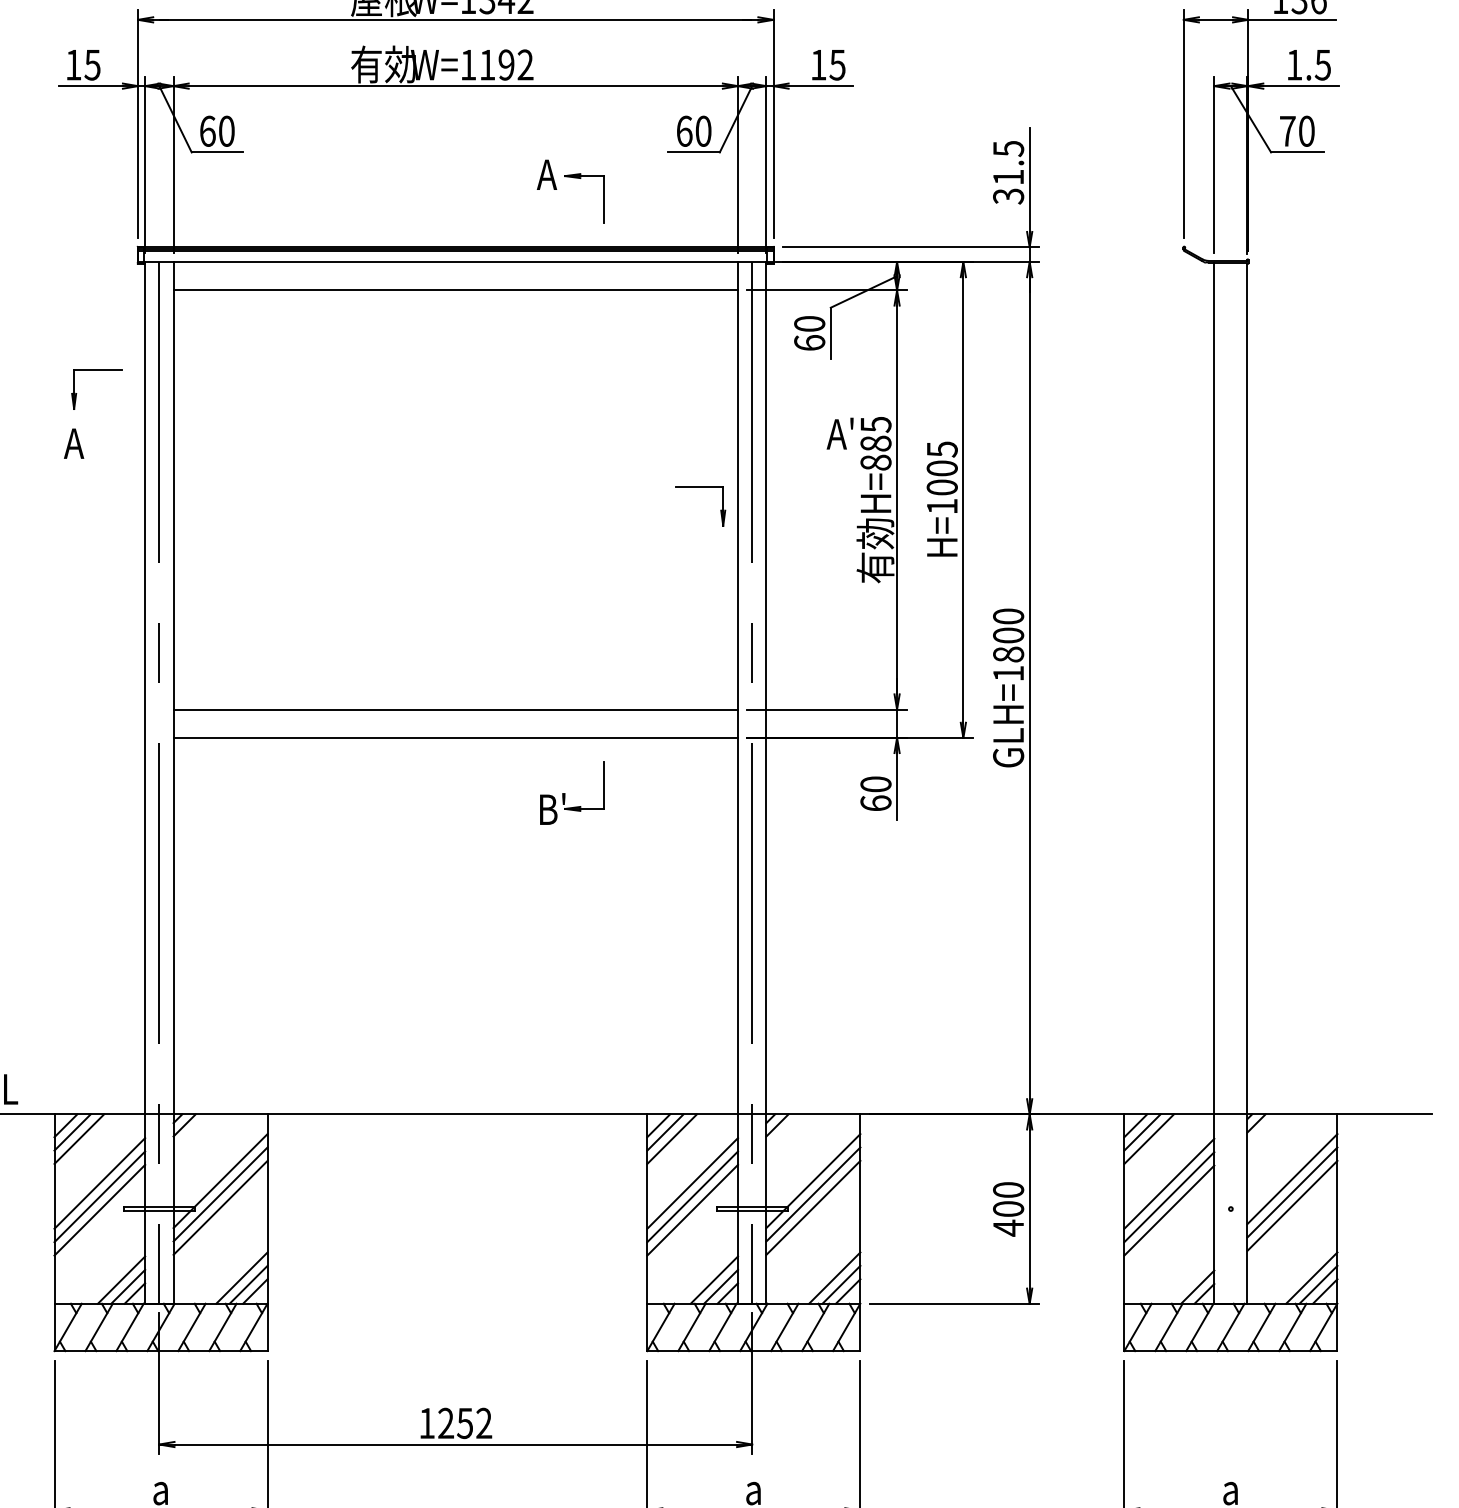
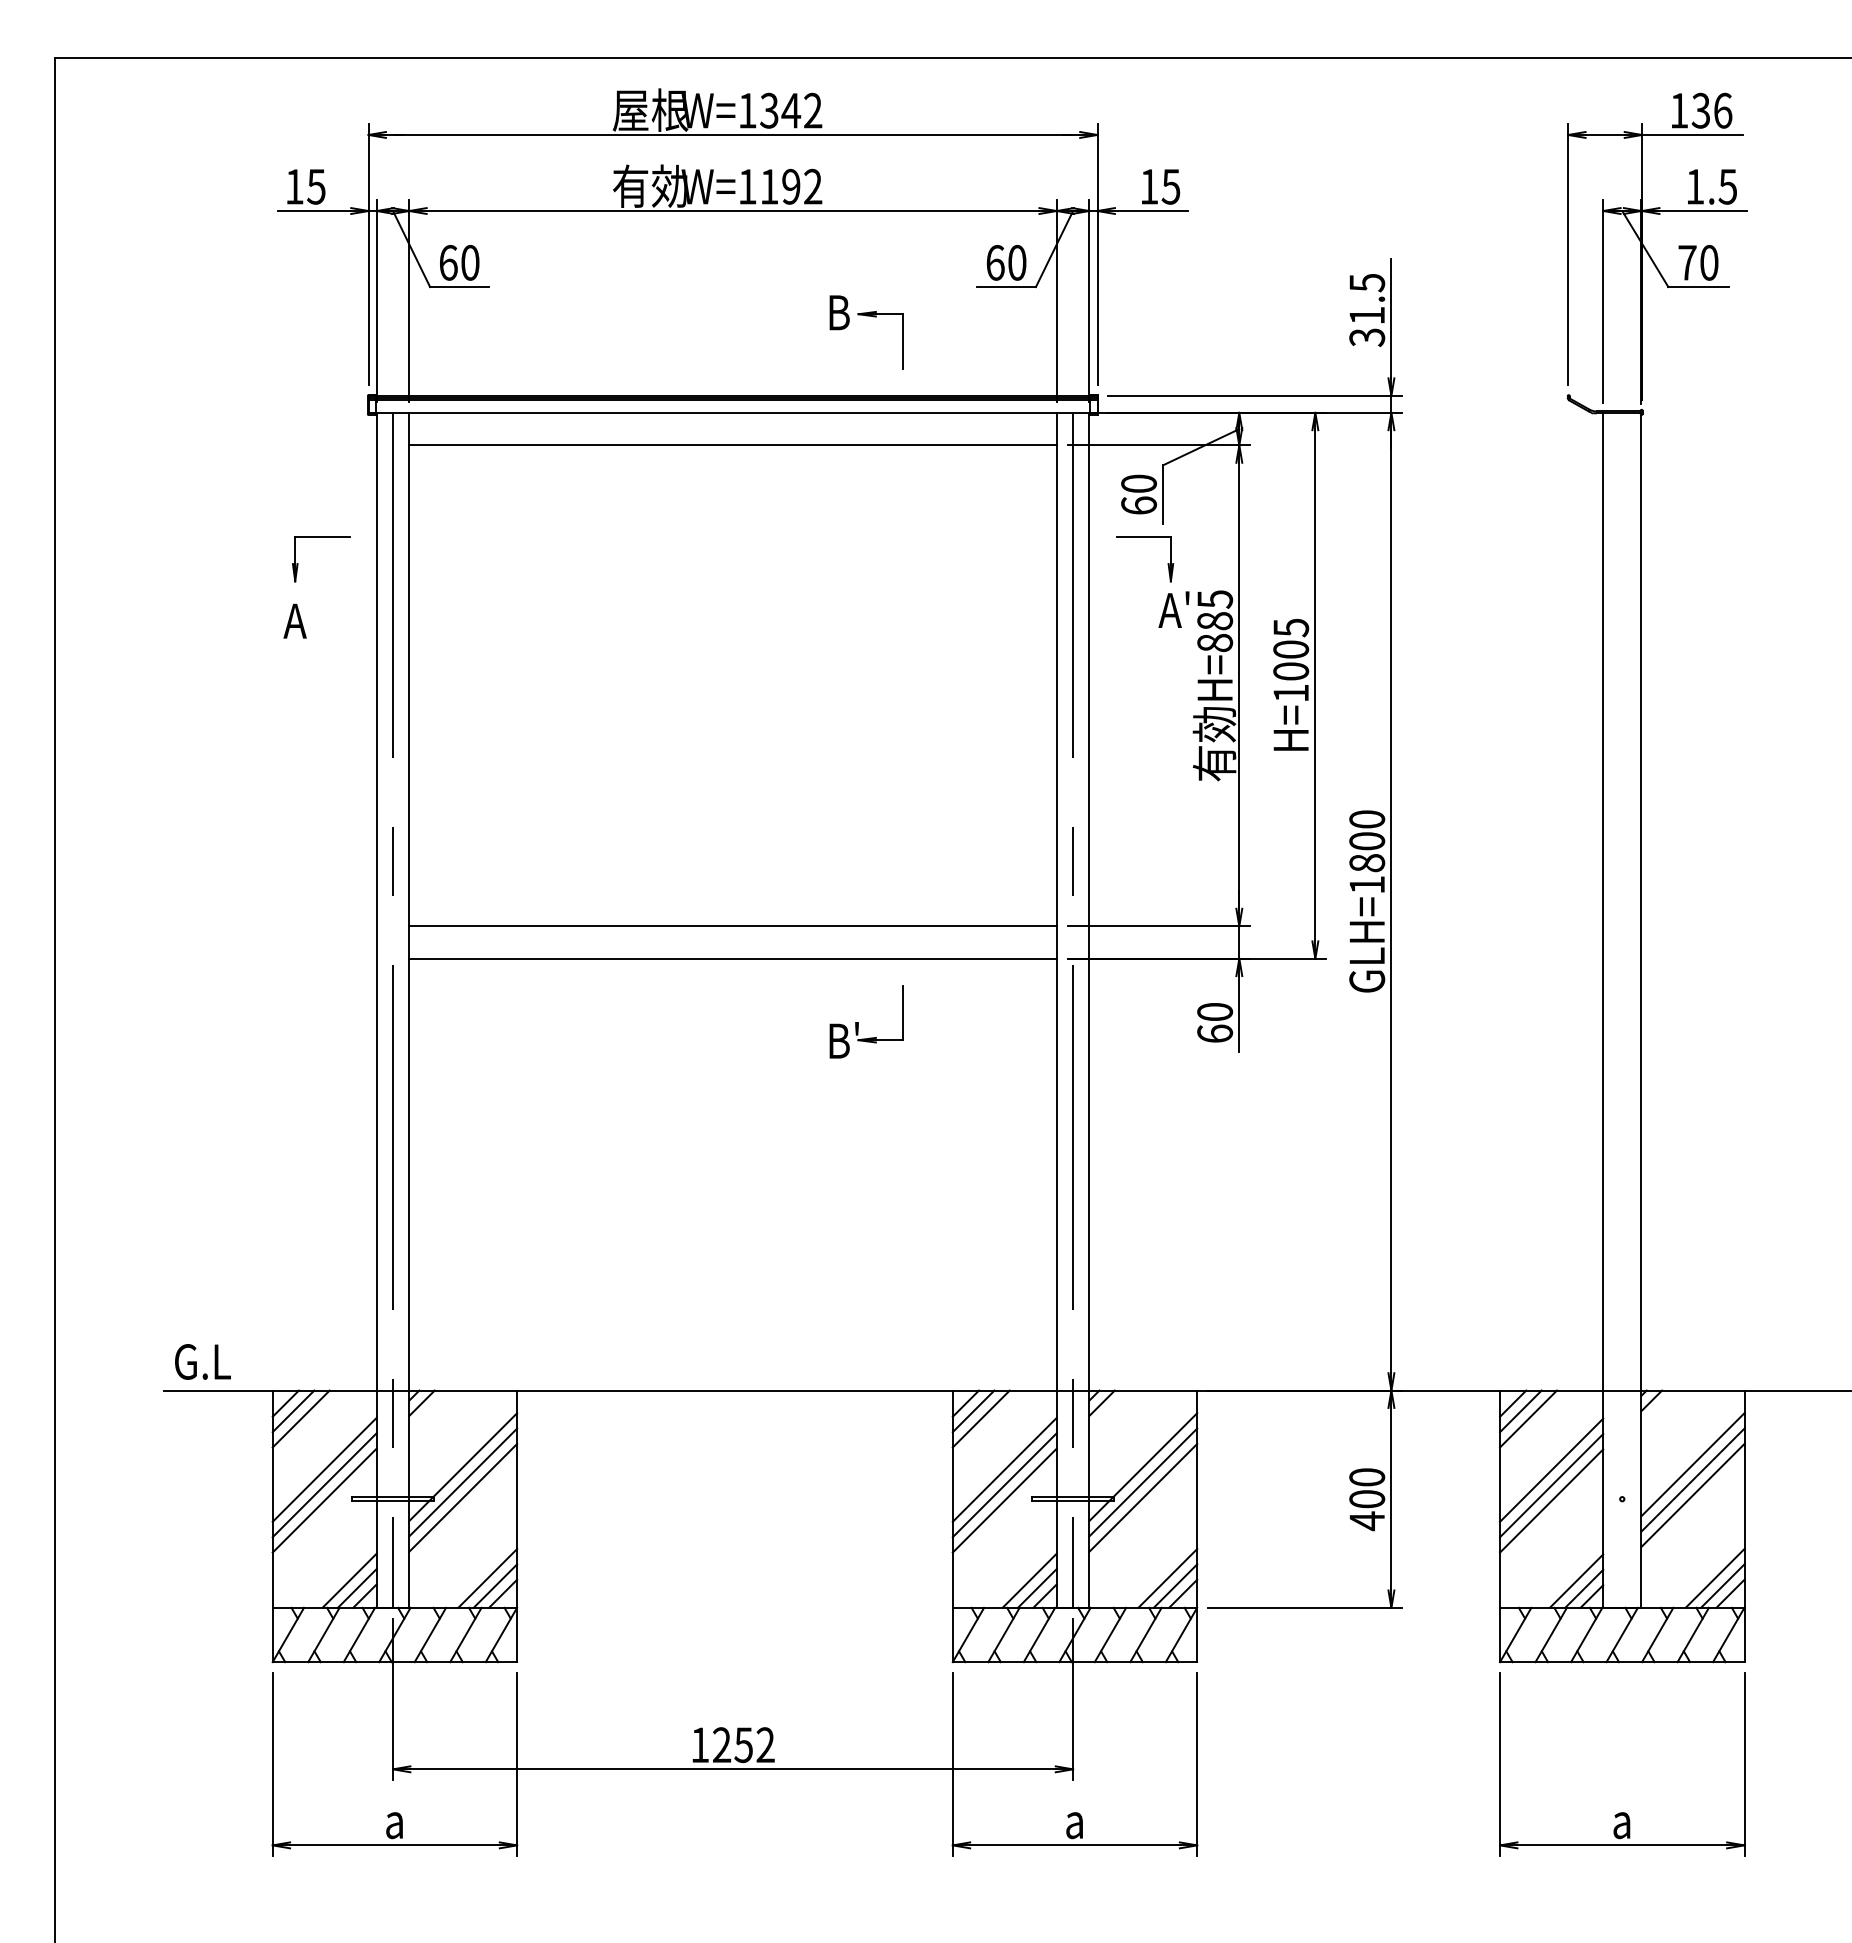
text: (546, 174) -> (837, 312), A -> B
part: (701, 487) -> (1145, 537), moved
line: (1191, 1279) -> (1576, 1580), added

